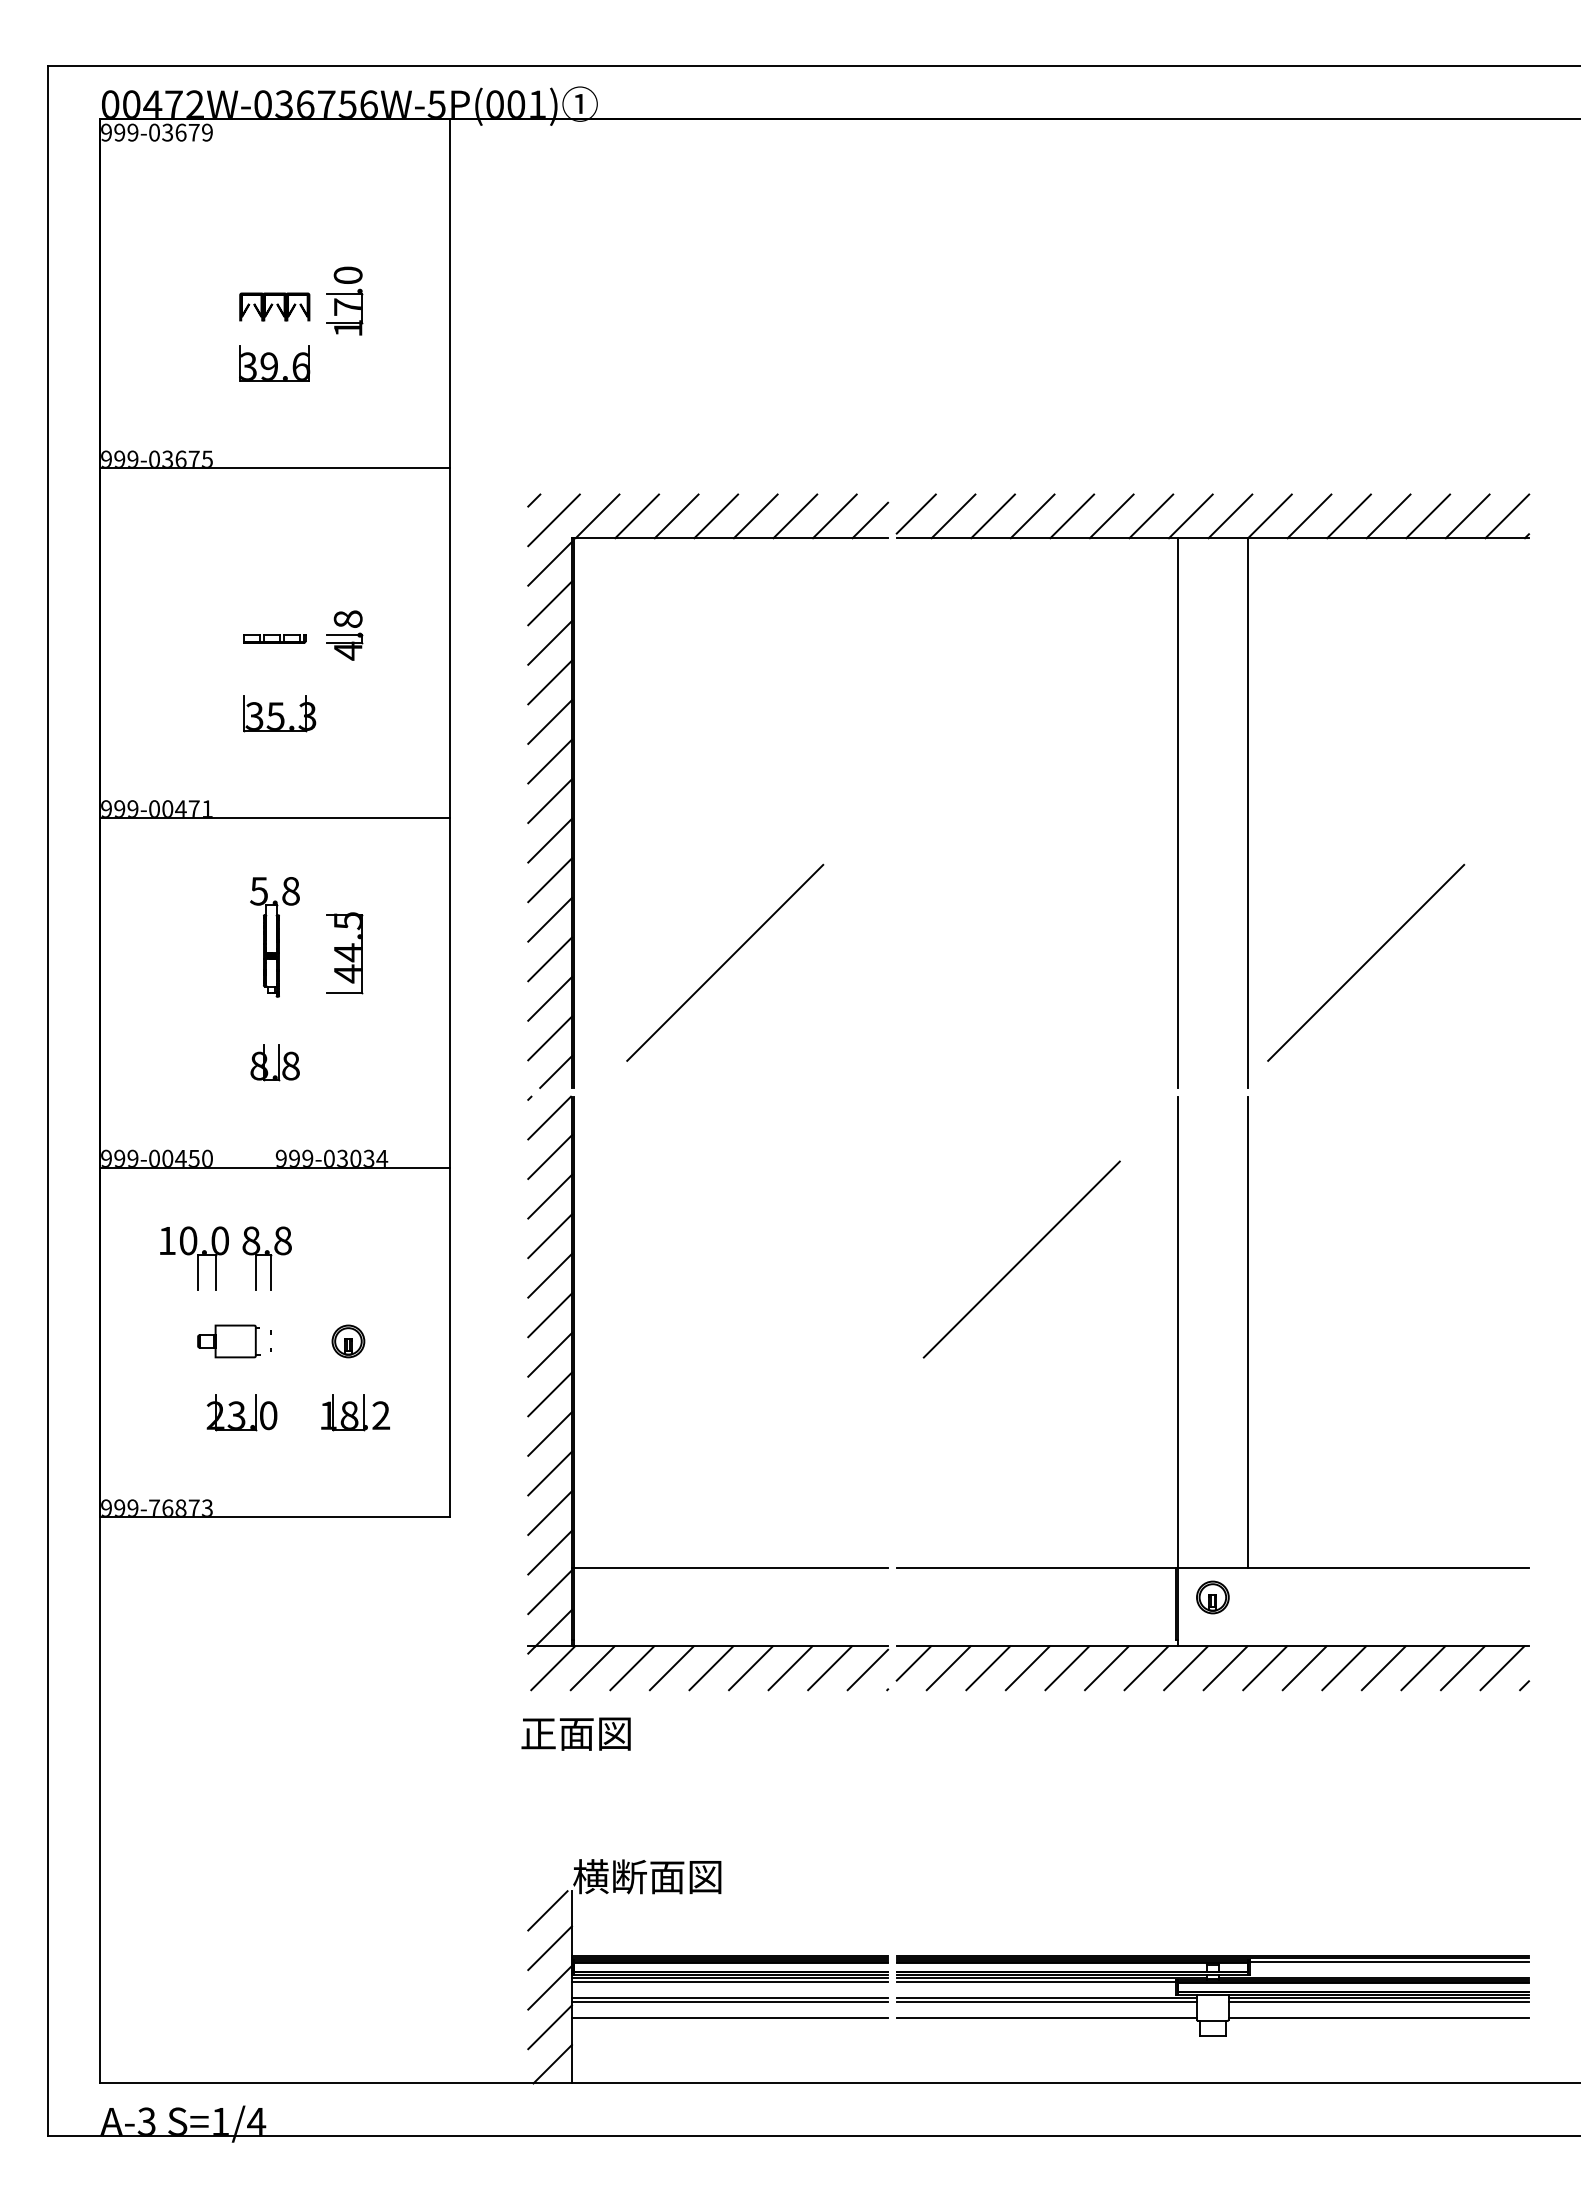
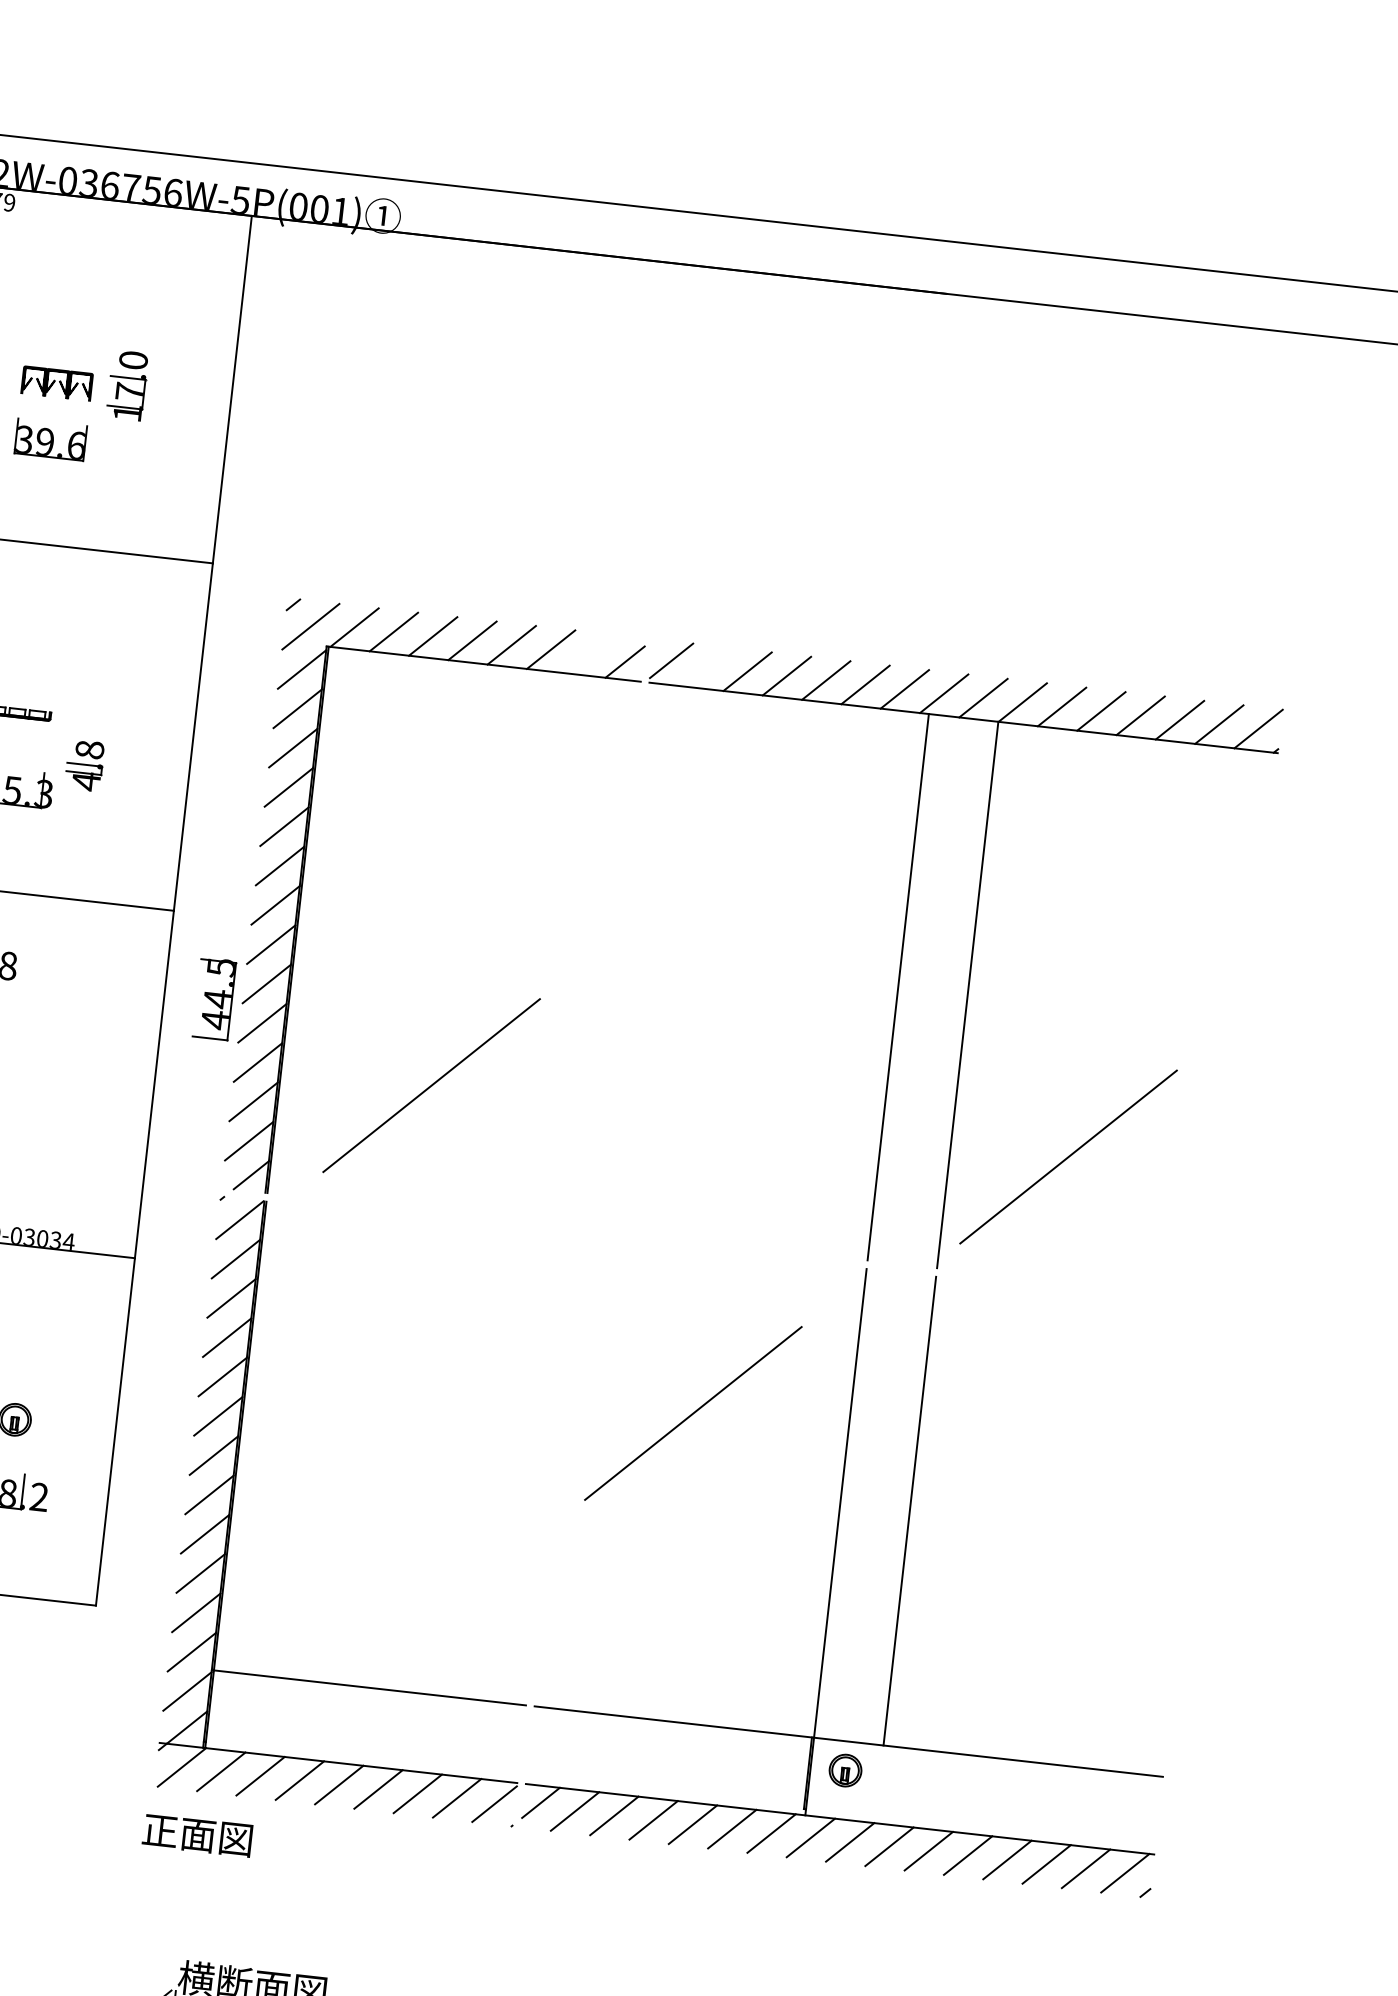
line: (834, 516) -> (590, 654), removed
line: (953, 516) -> (708, 667), removed
part: (344, 635) -> (84, 765), moved
part: (344, 953) -> (214, 999), moved

